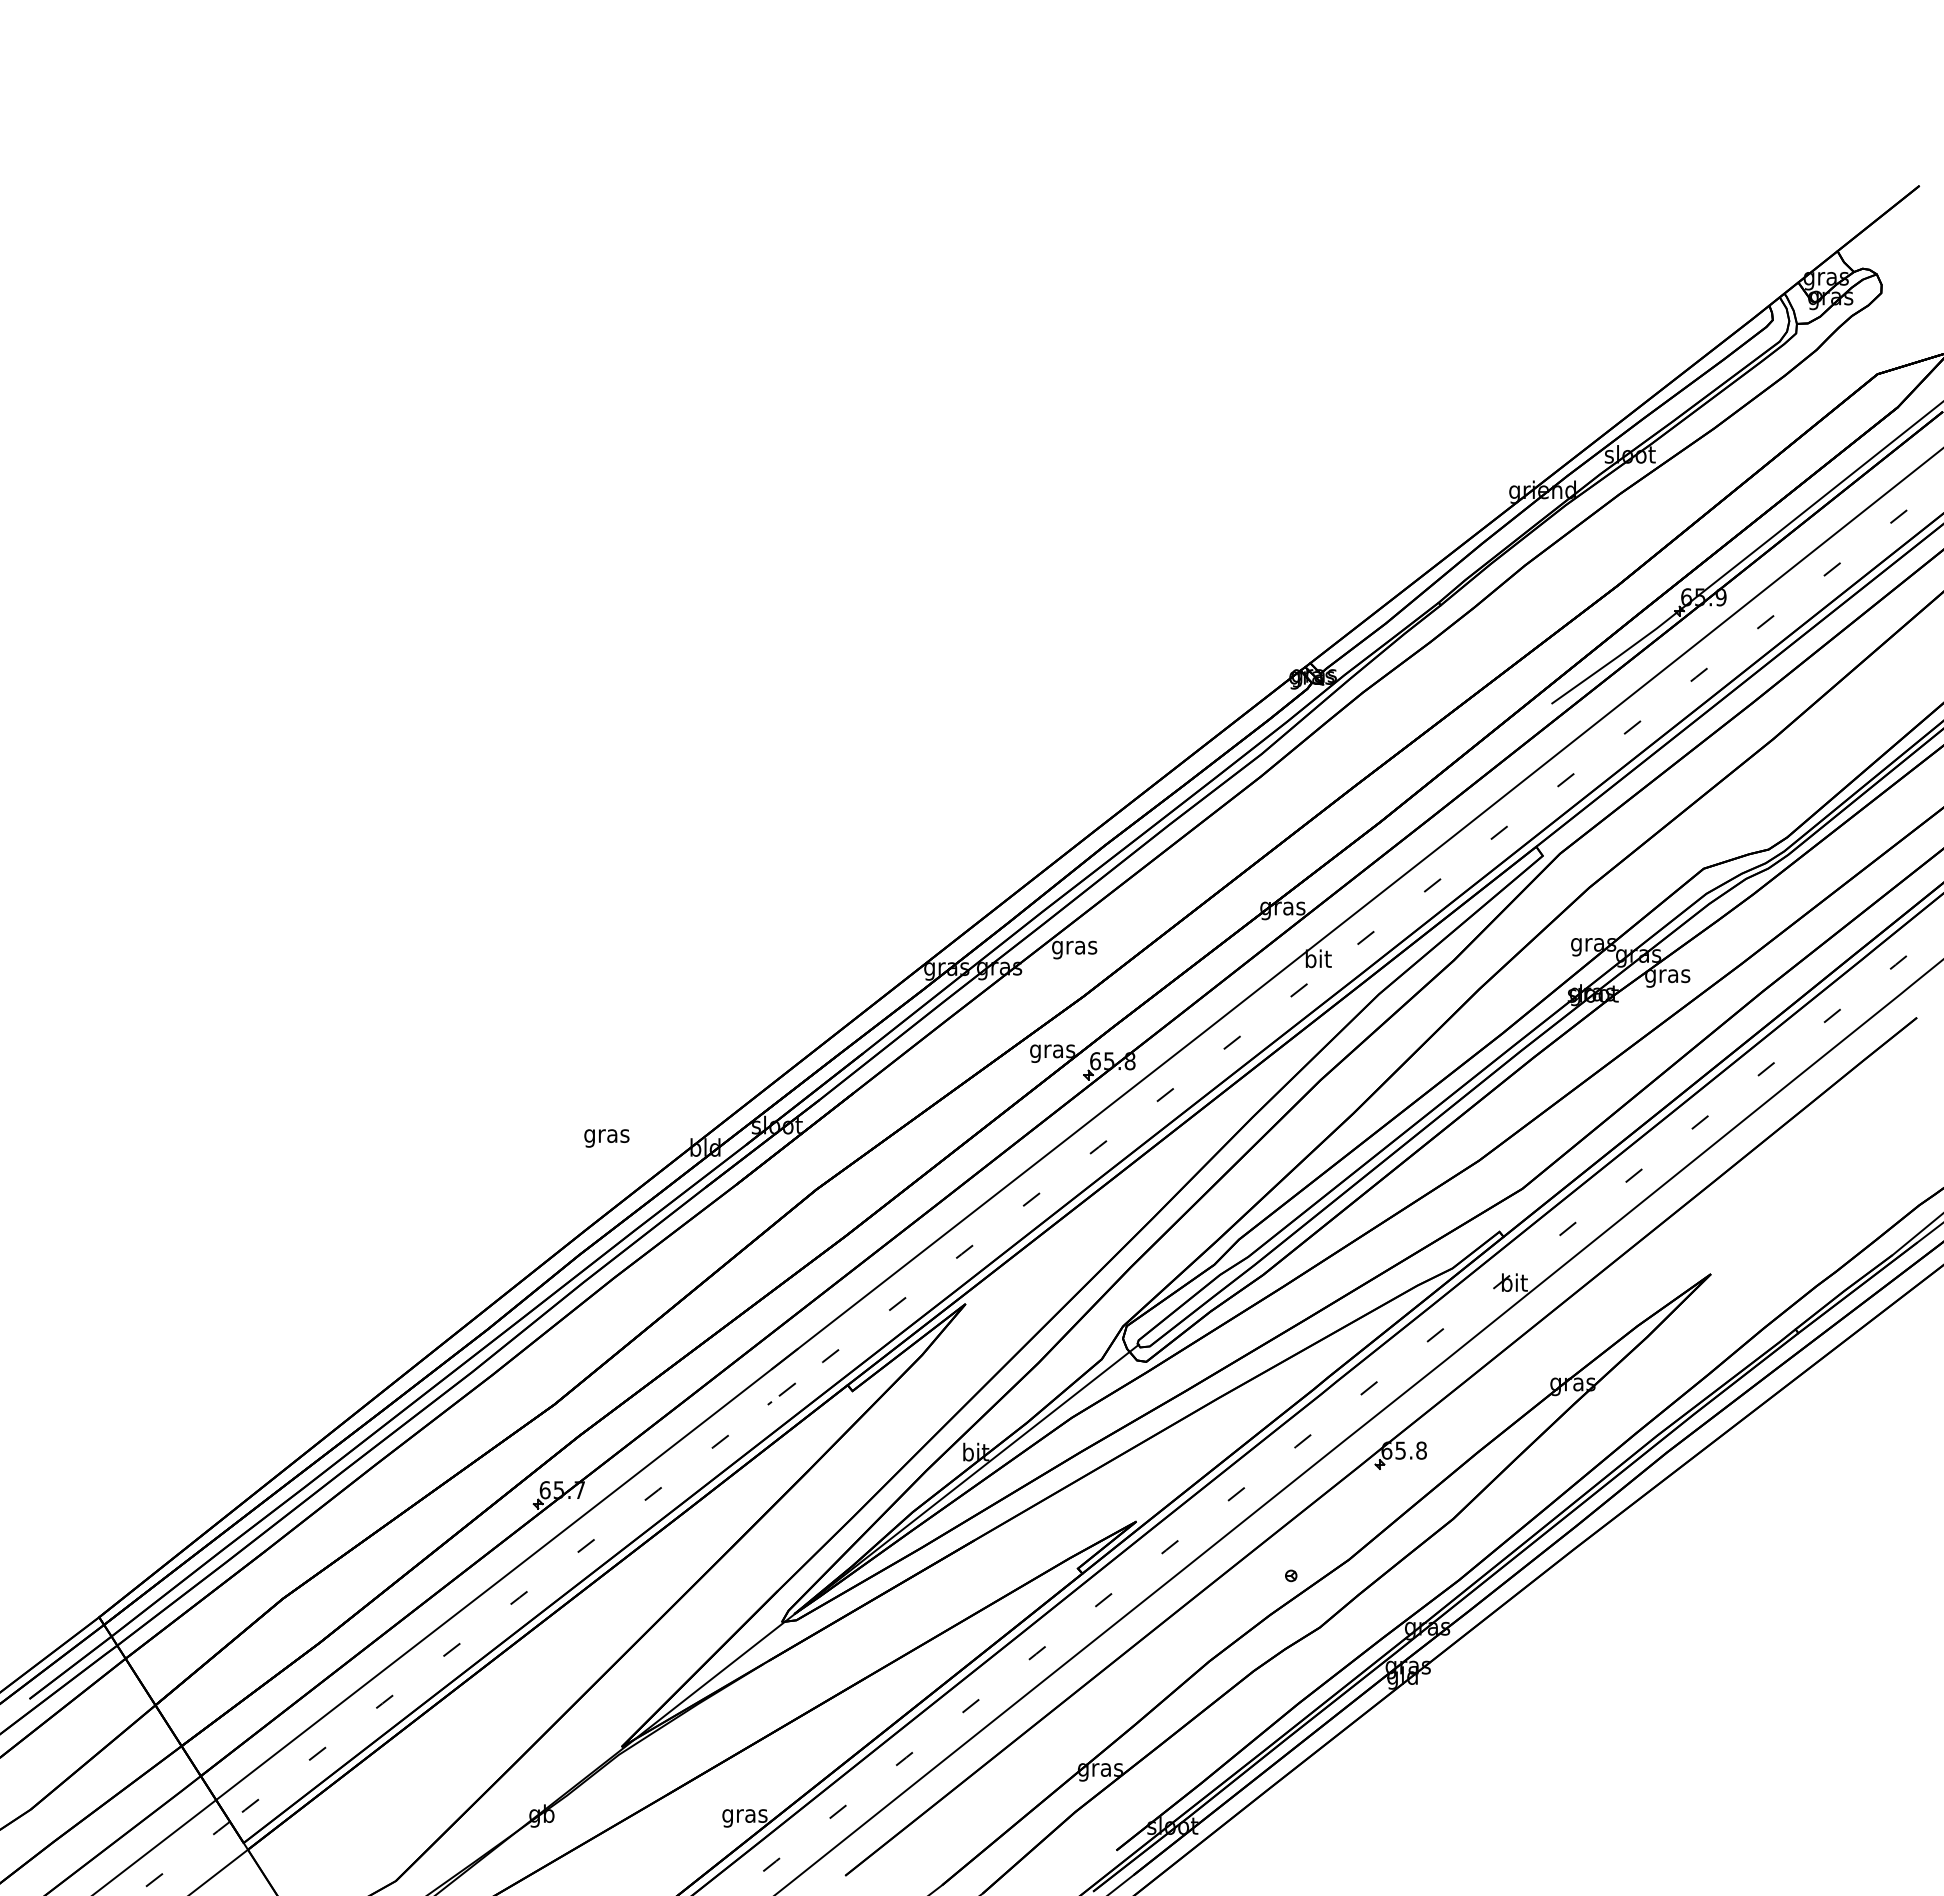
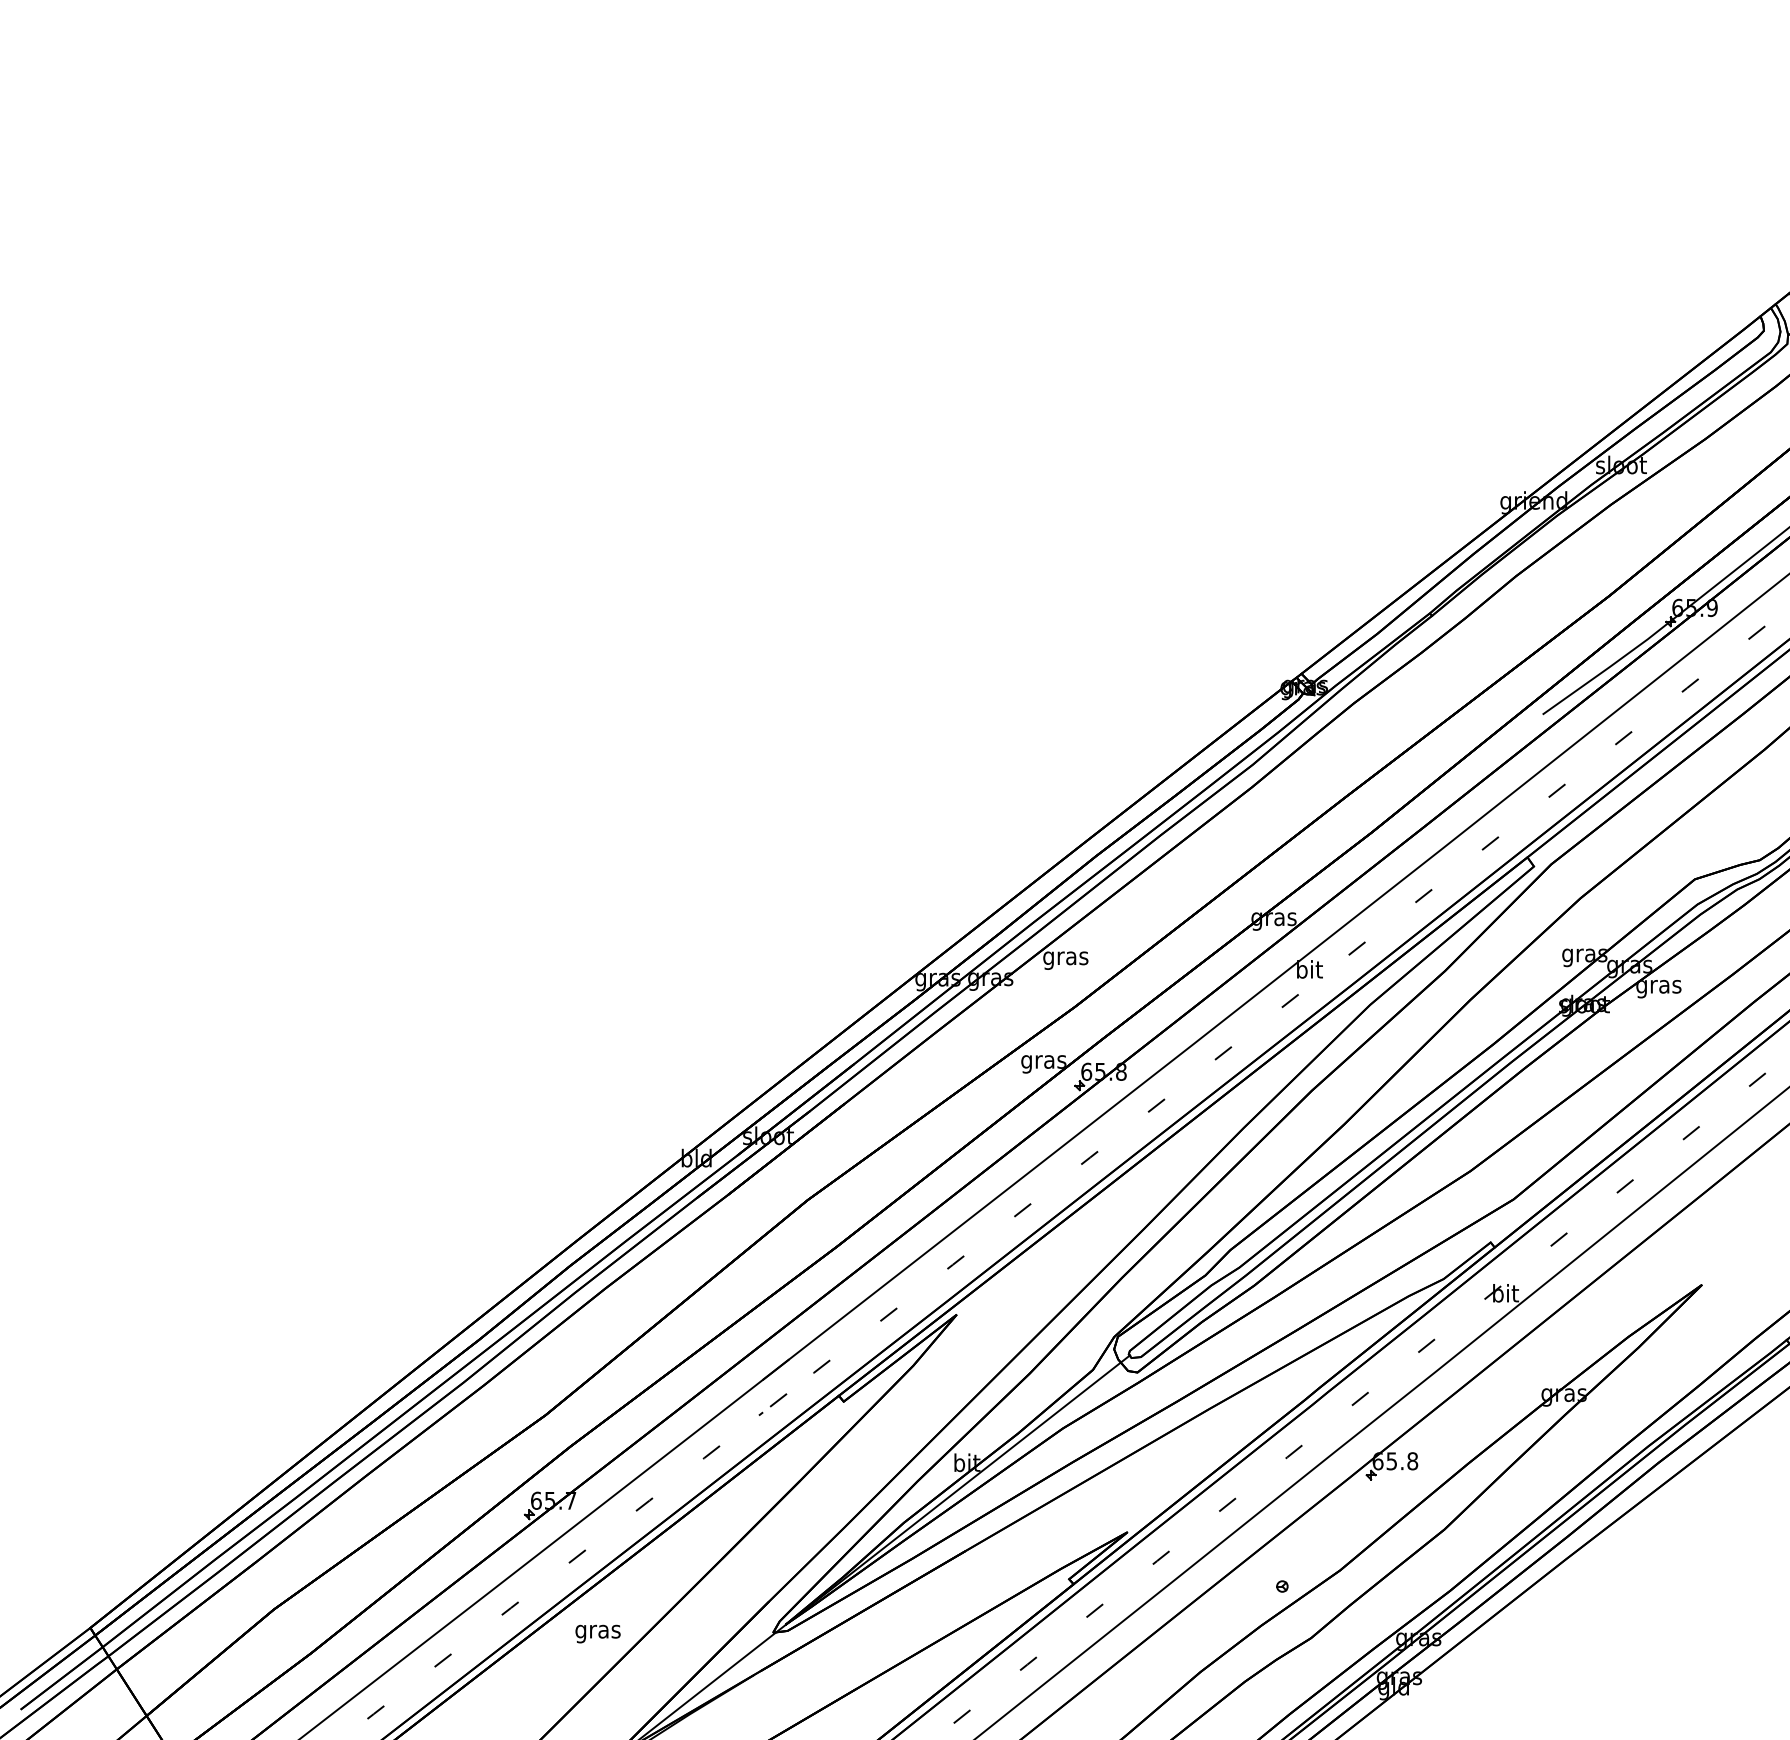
text: (606, 1138) -> (597, 1634), moved

